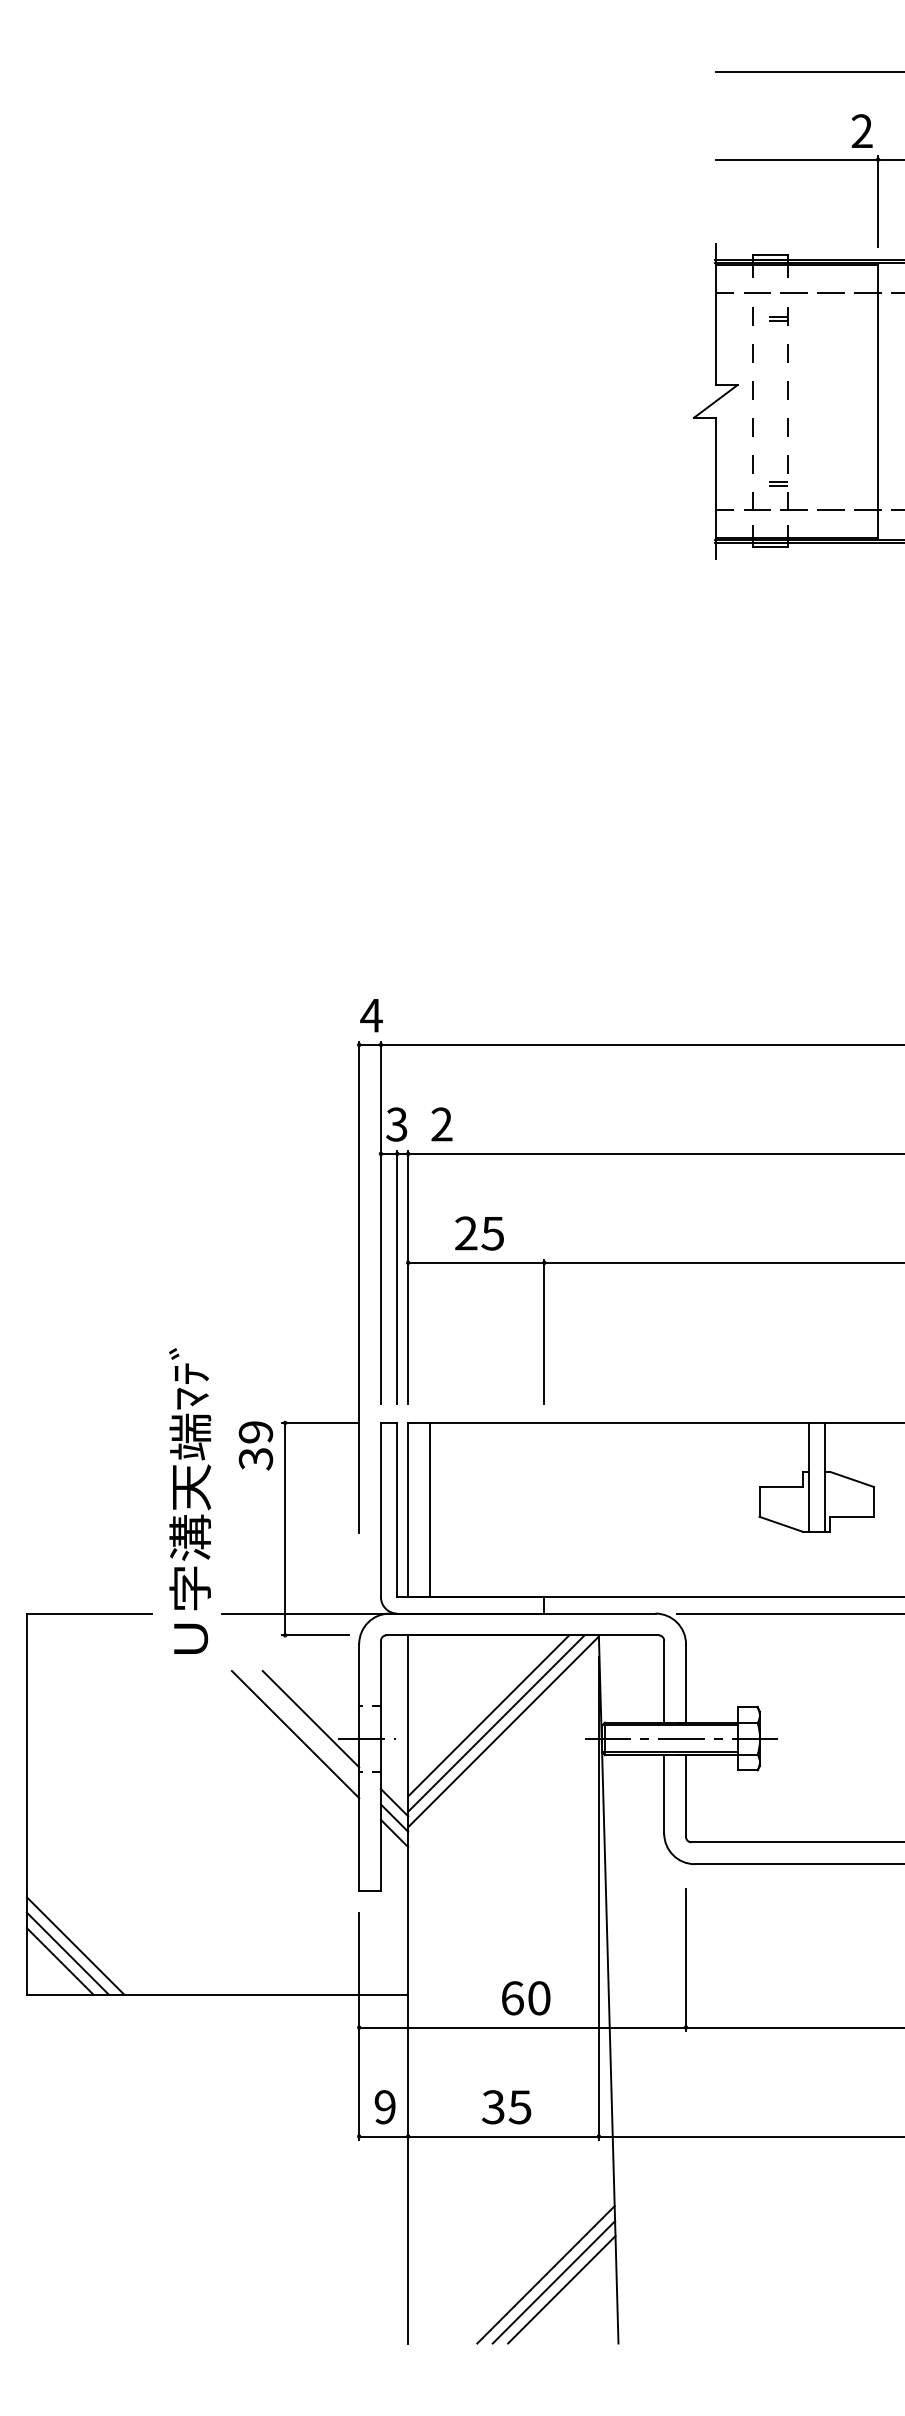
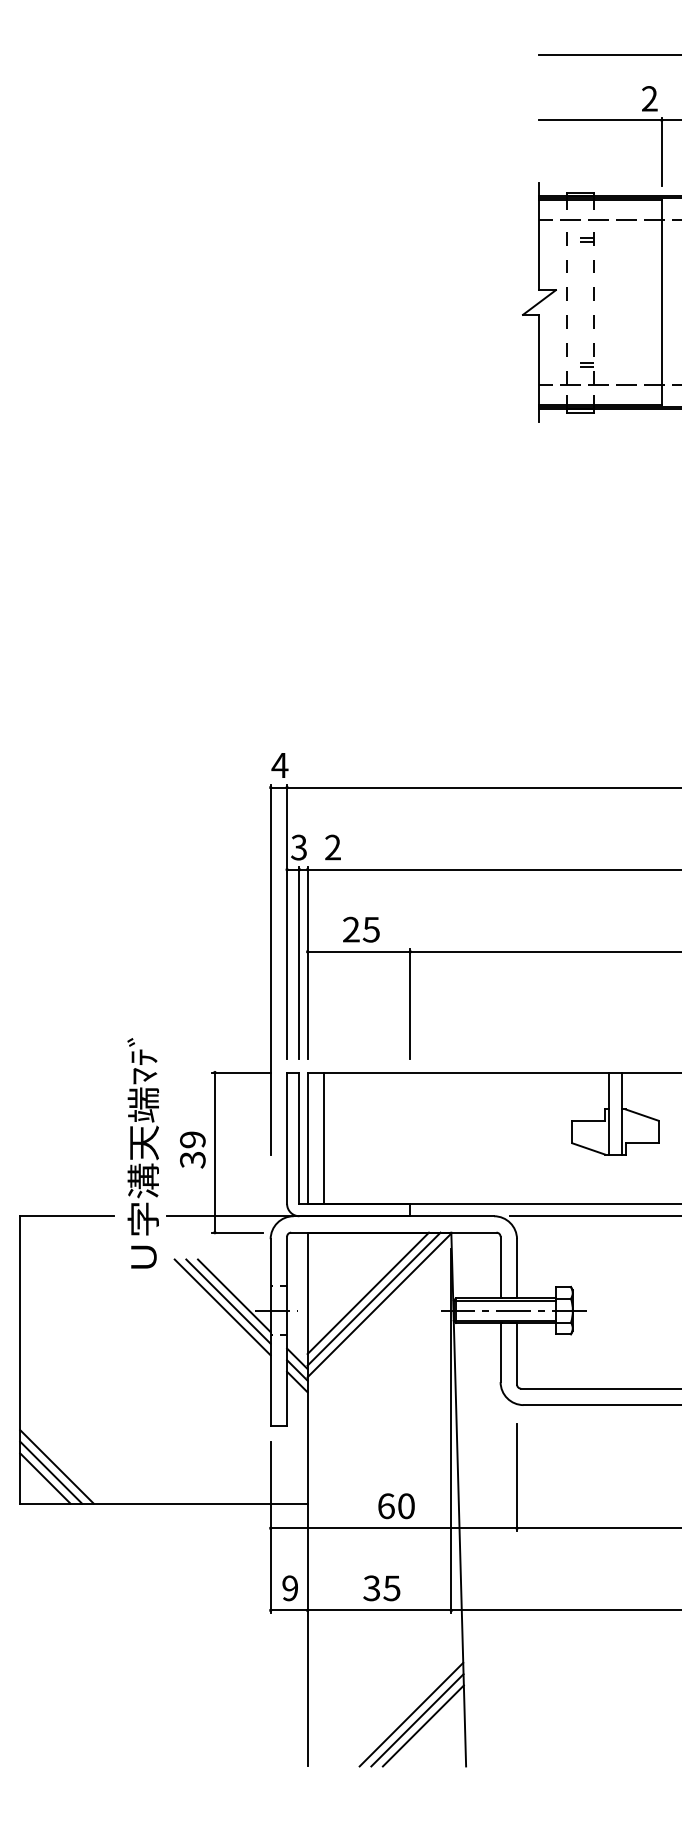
text: (255, 1445) -> (192, 1149), moved
text: (190, 1500) -> (143, 1152), moved
line: (303, 1726) -> (228, 1301), added

